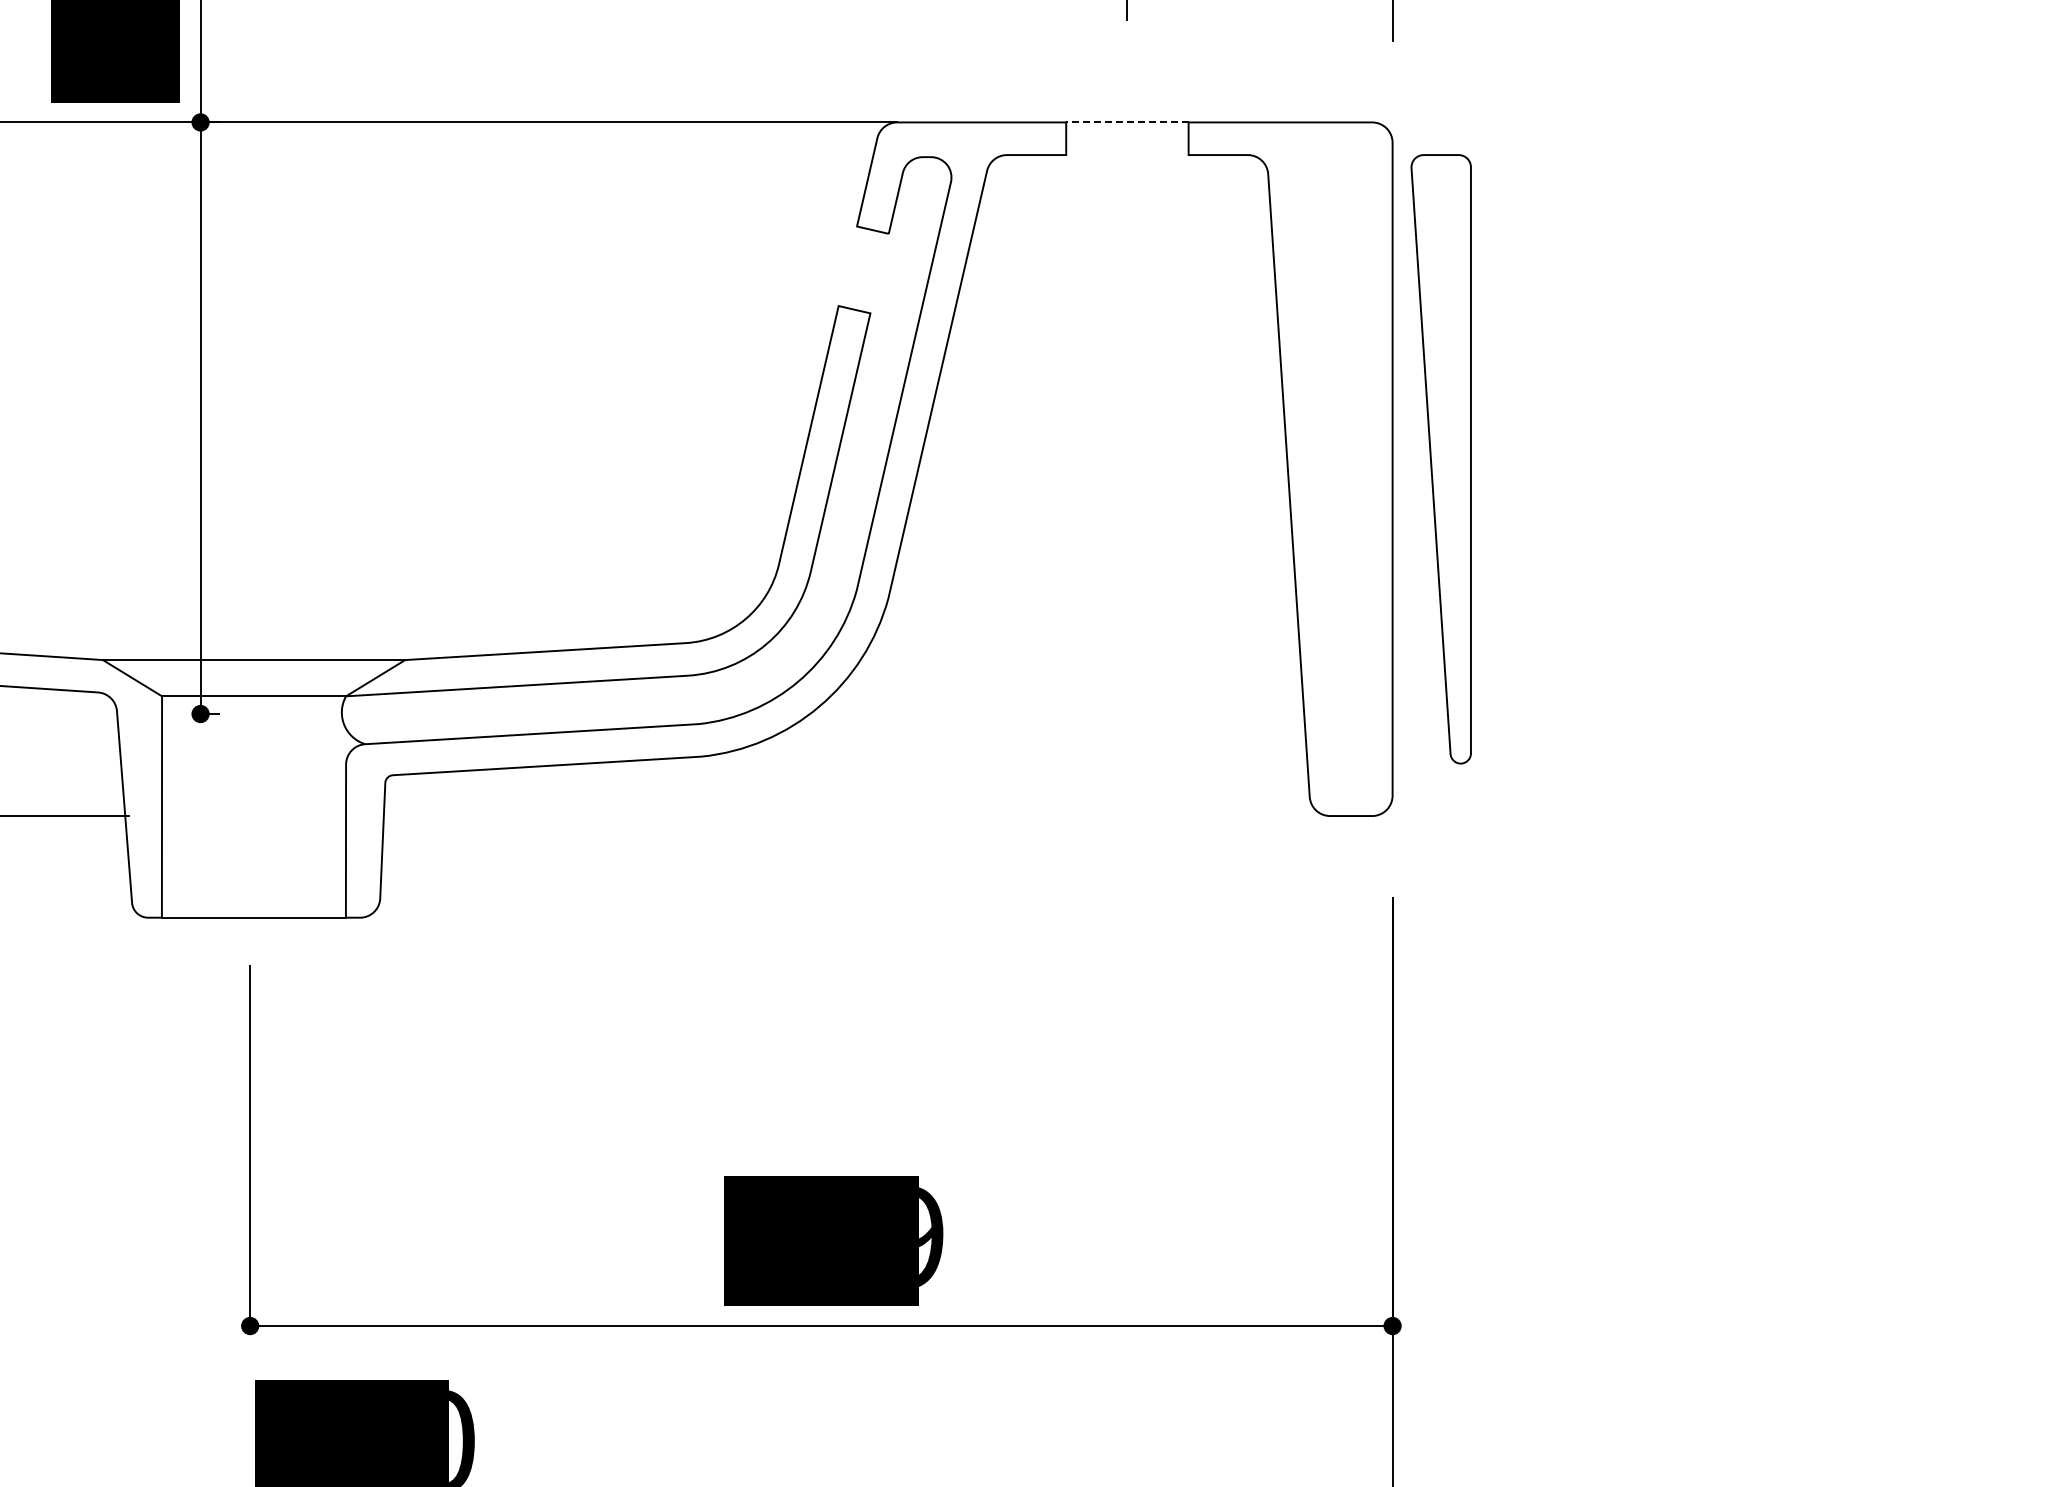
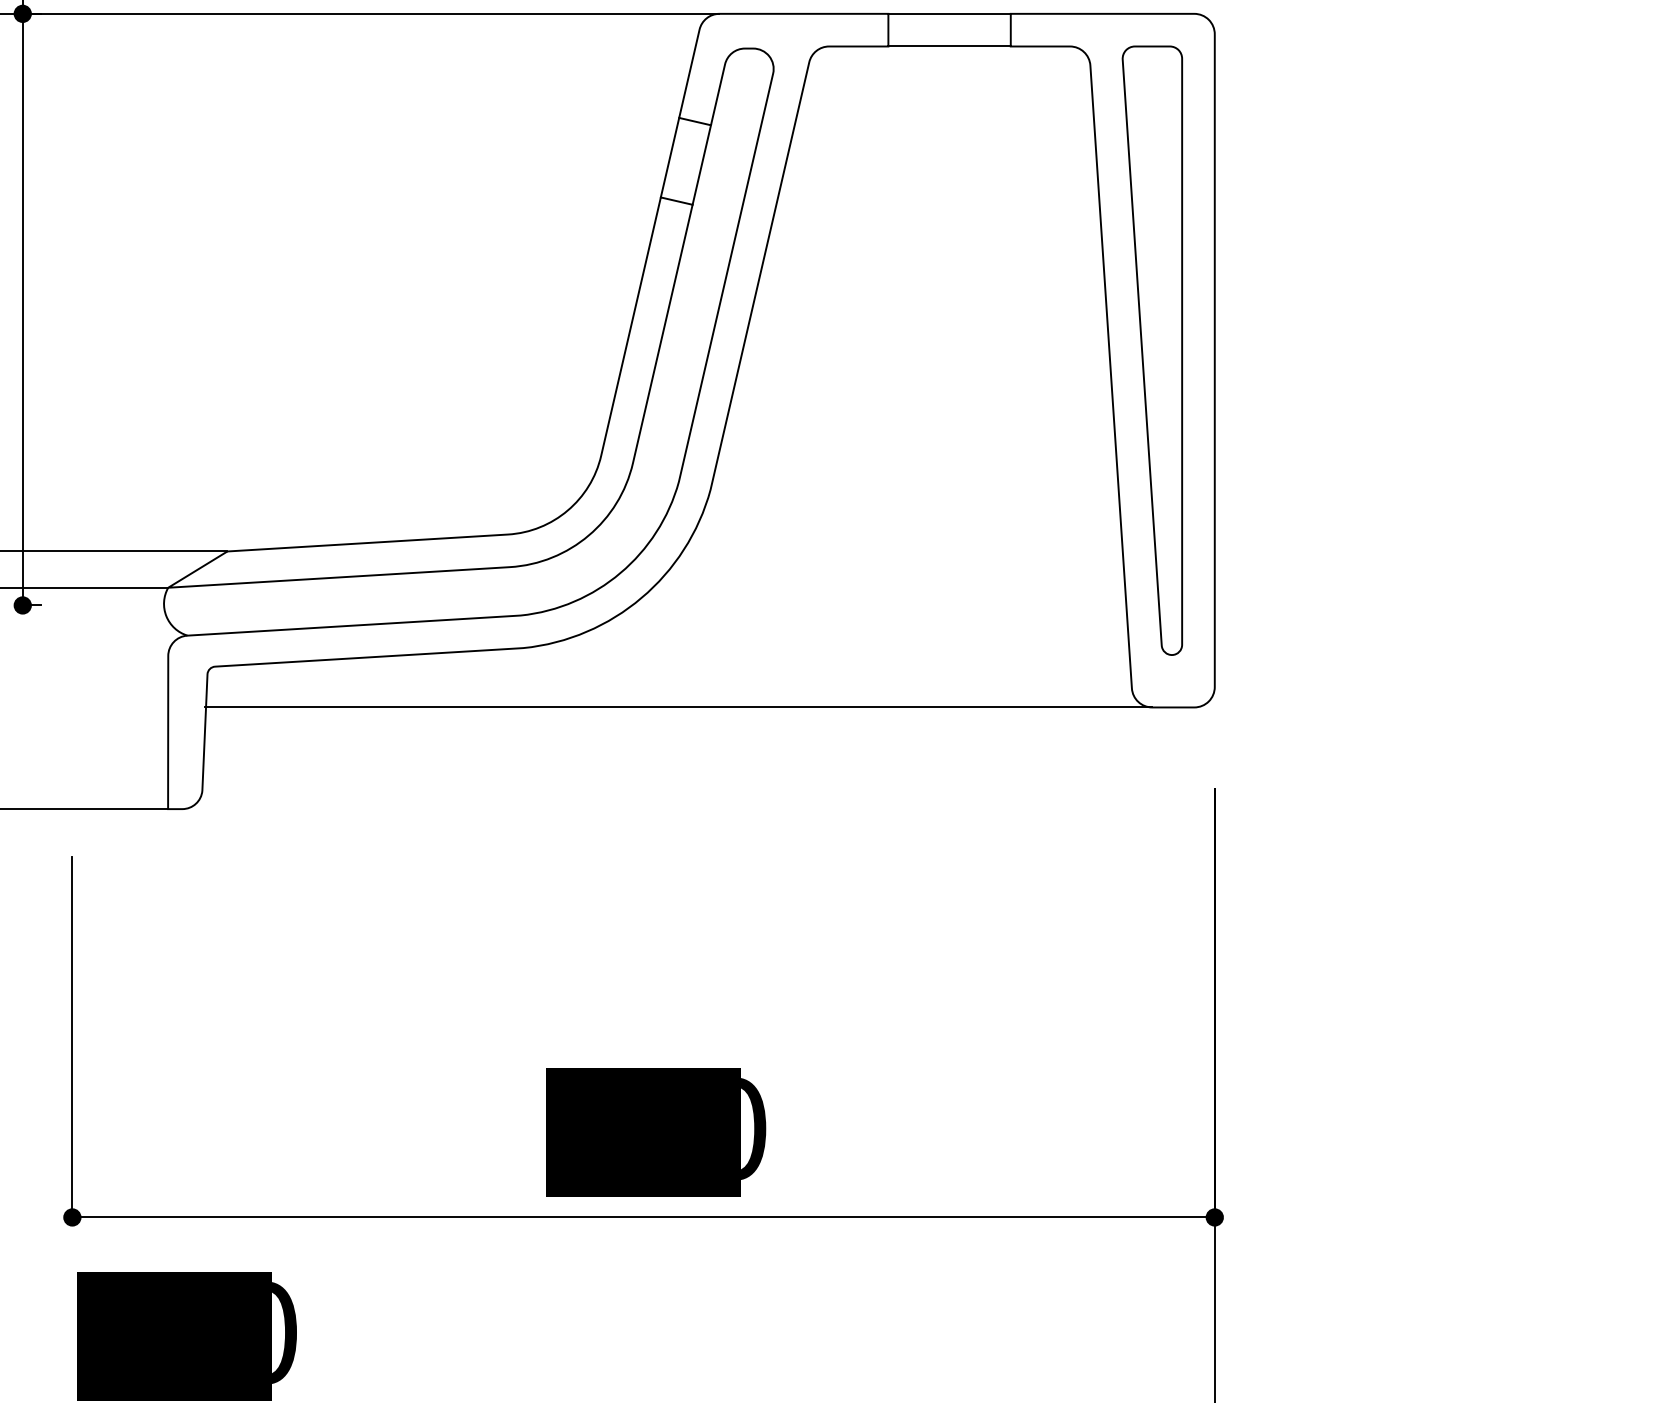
line: (1126, 122) -> (948, 13), dashed -> solid
line: (1127, 155) -> (949, 46), added
line: (847, 266) -> (669, 157), added
line: (879, 273) -> (701, 164), added
part: (1440, 459) -> (1151, 350), moved
line: (856, 816) -> (678, 707), added
text: (931, 1237) -> (753, 1128), 339 -> 280

